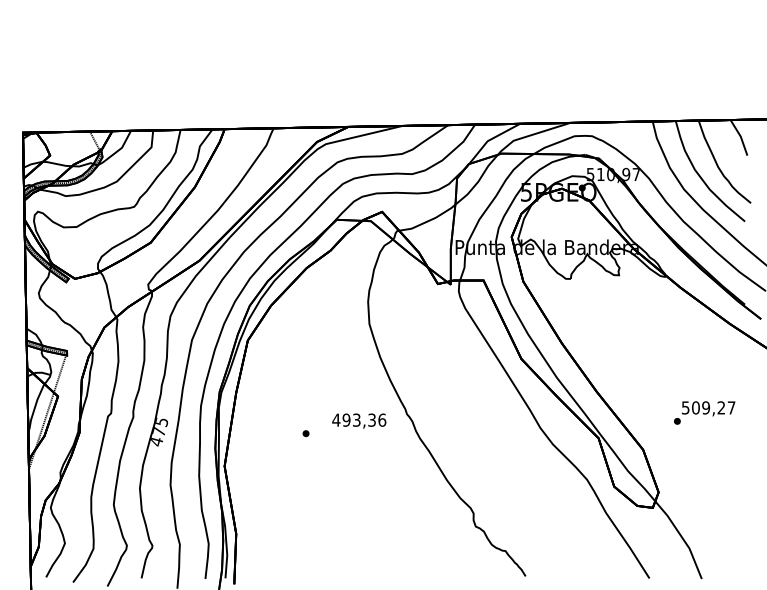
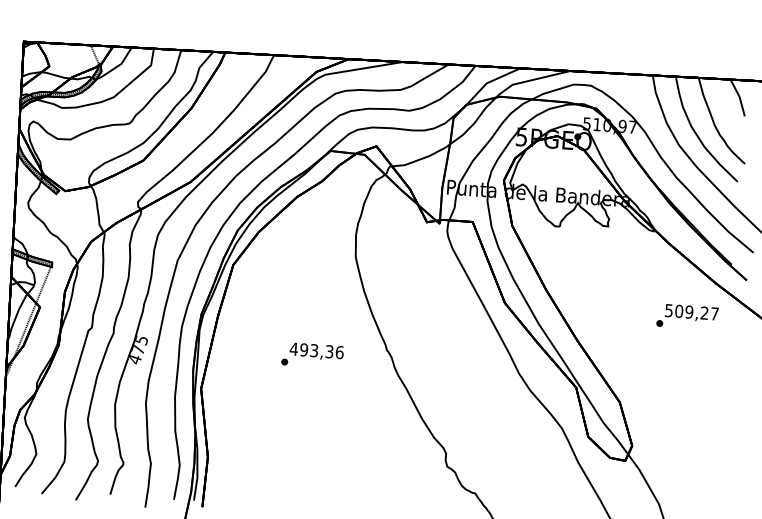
text: (704, 412) -> (687, 316), moved
text: (359, 420) -> (317, 351), moved

